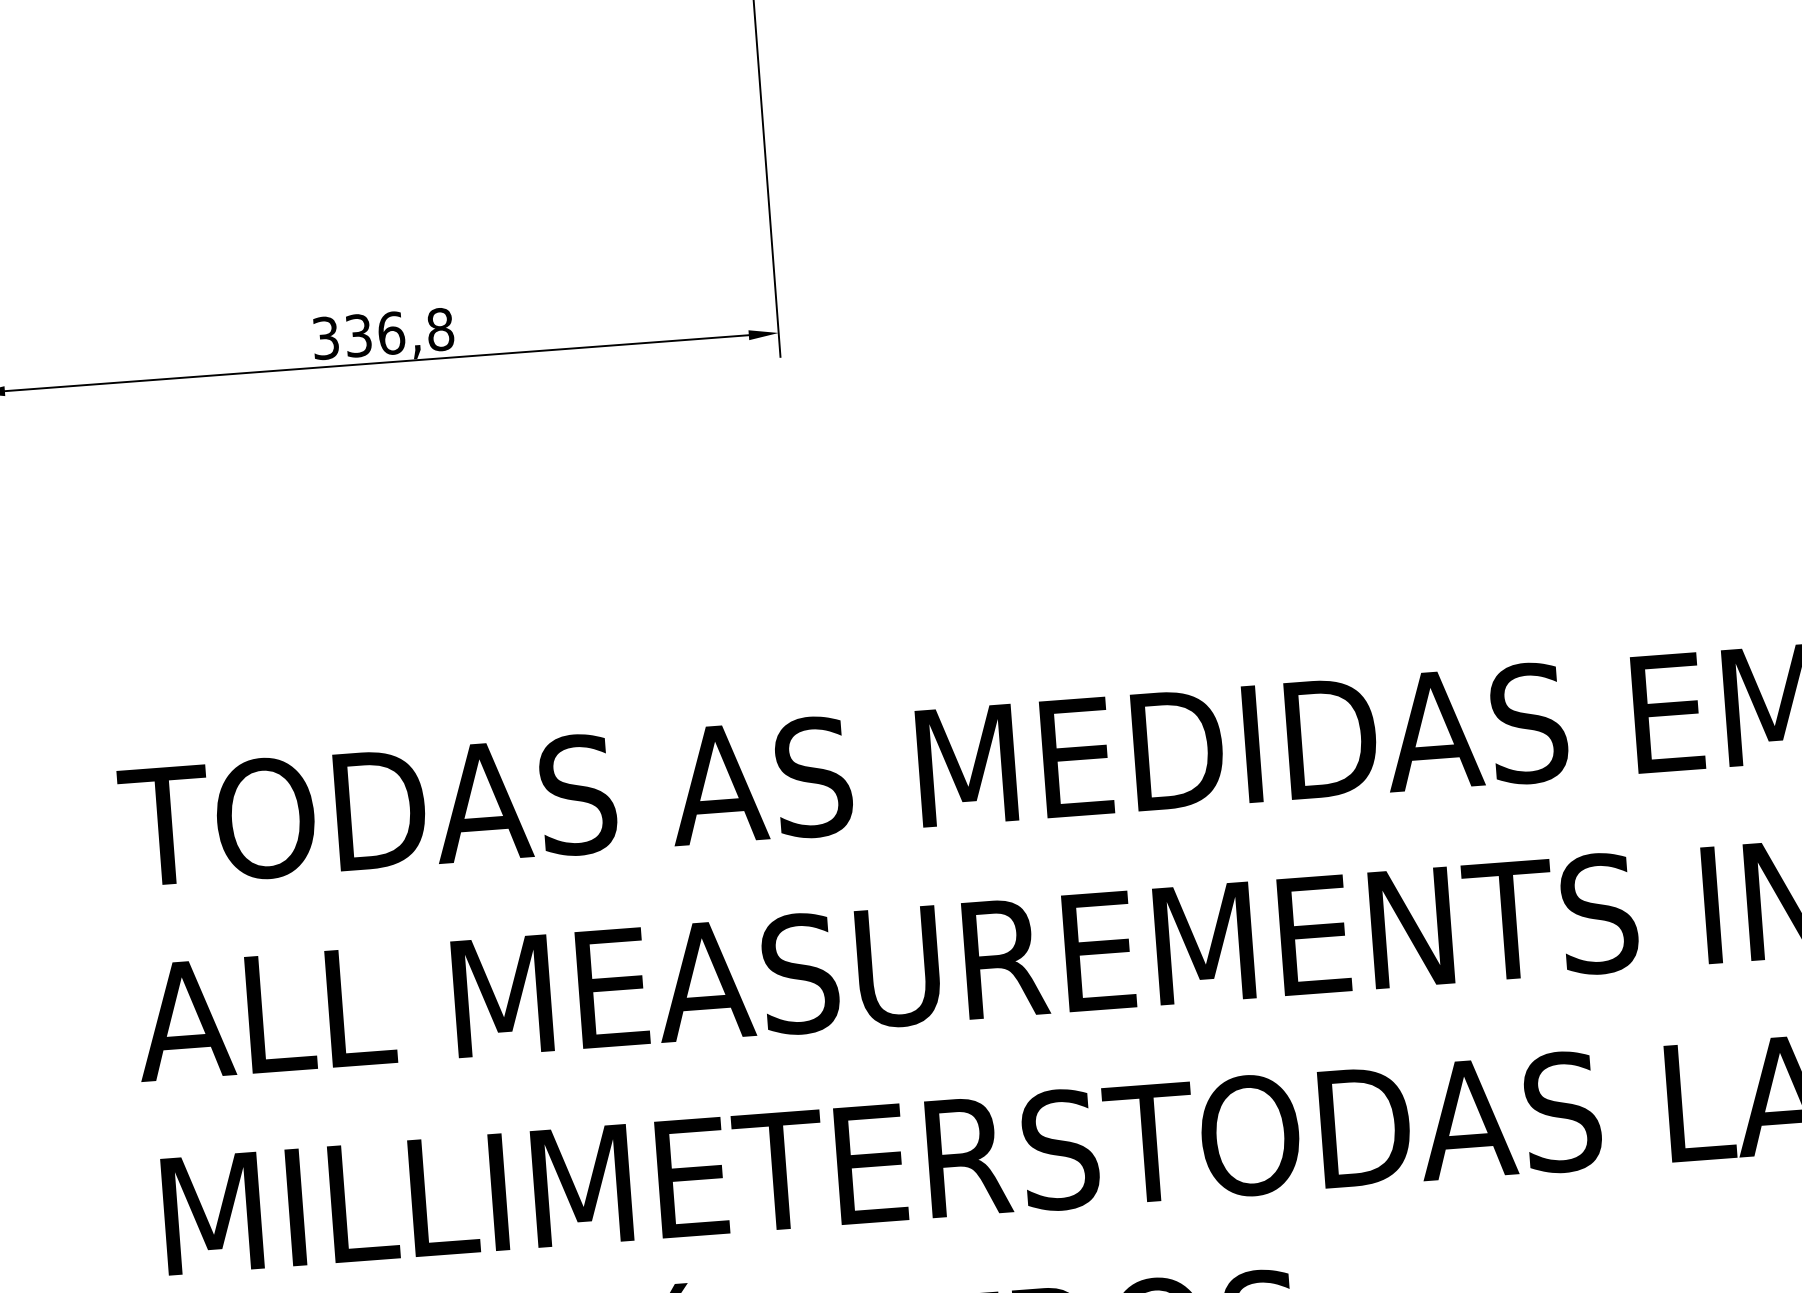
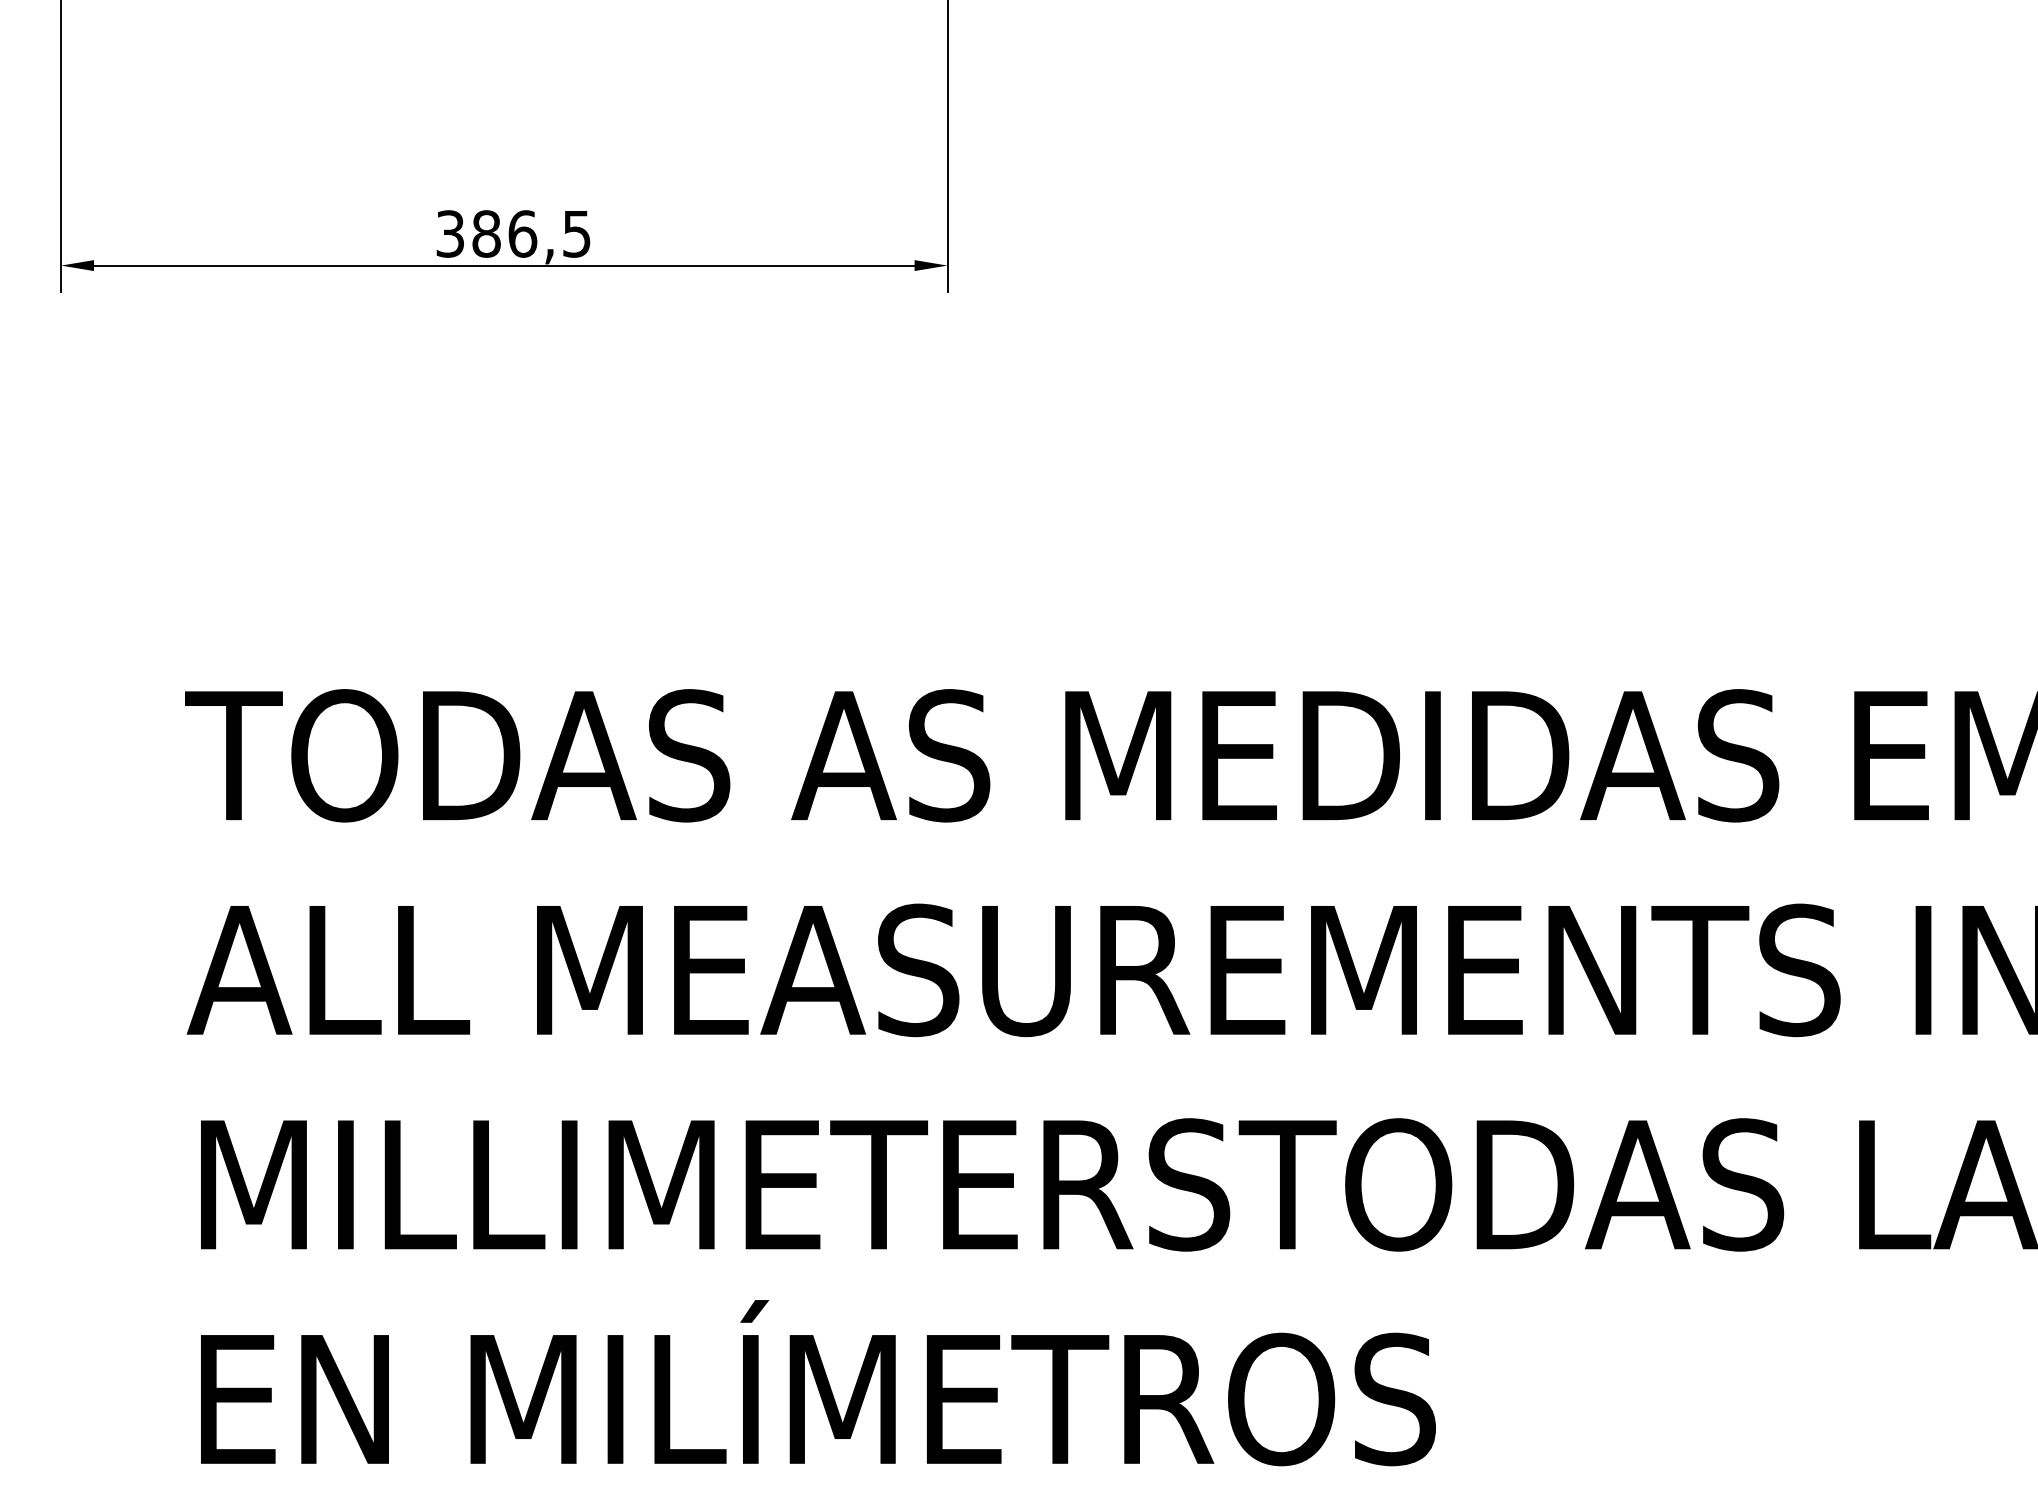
text: (399, 332) -> (531, 233), 336,8 -> 386,5

